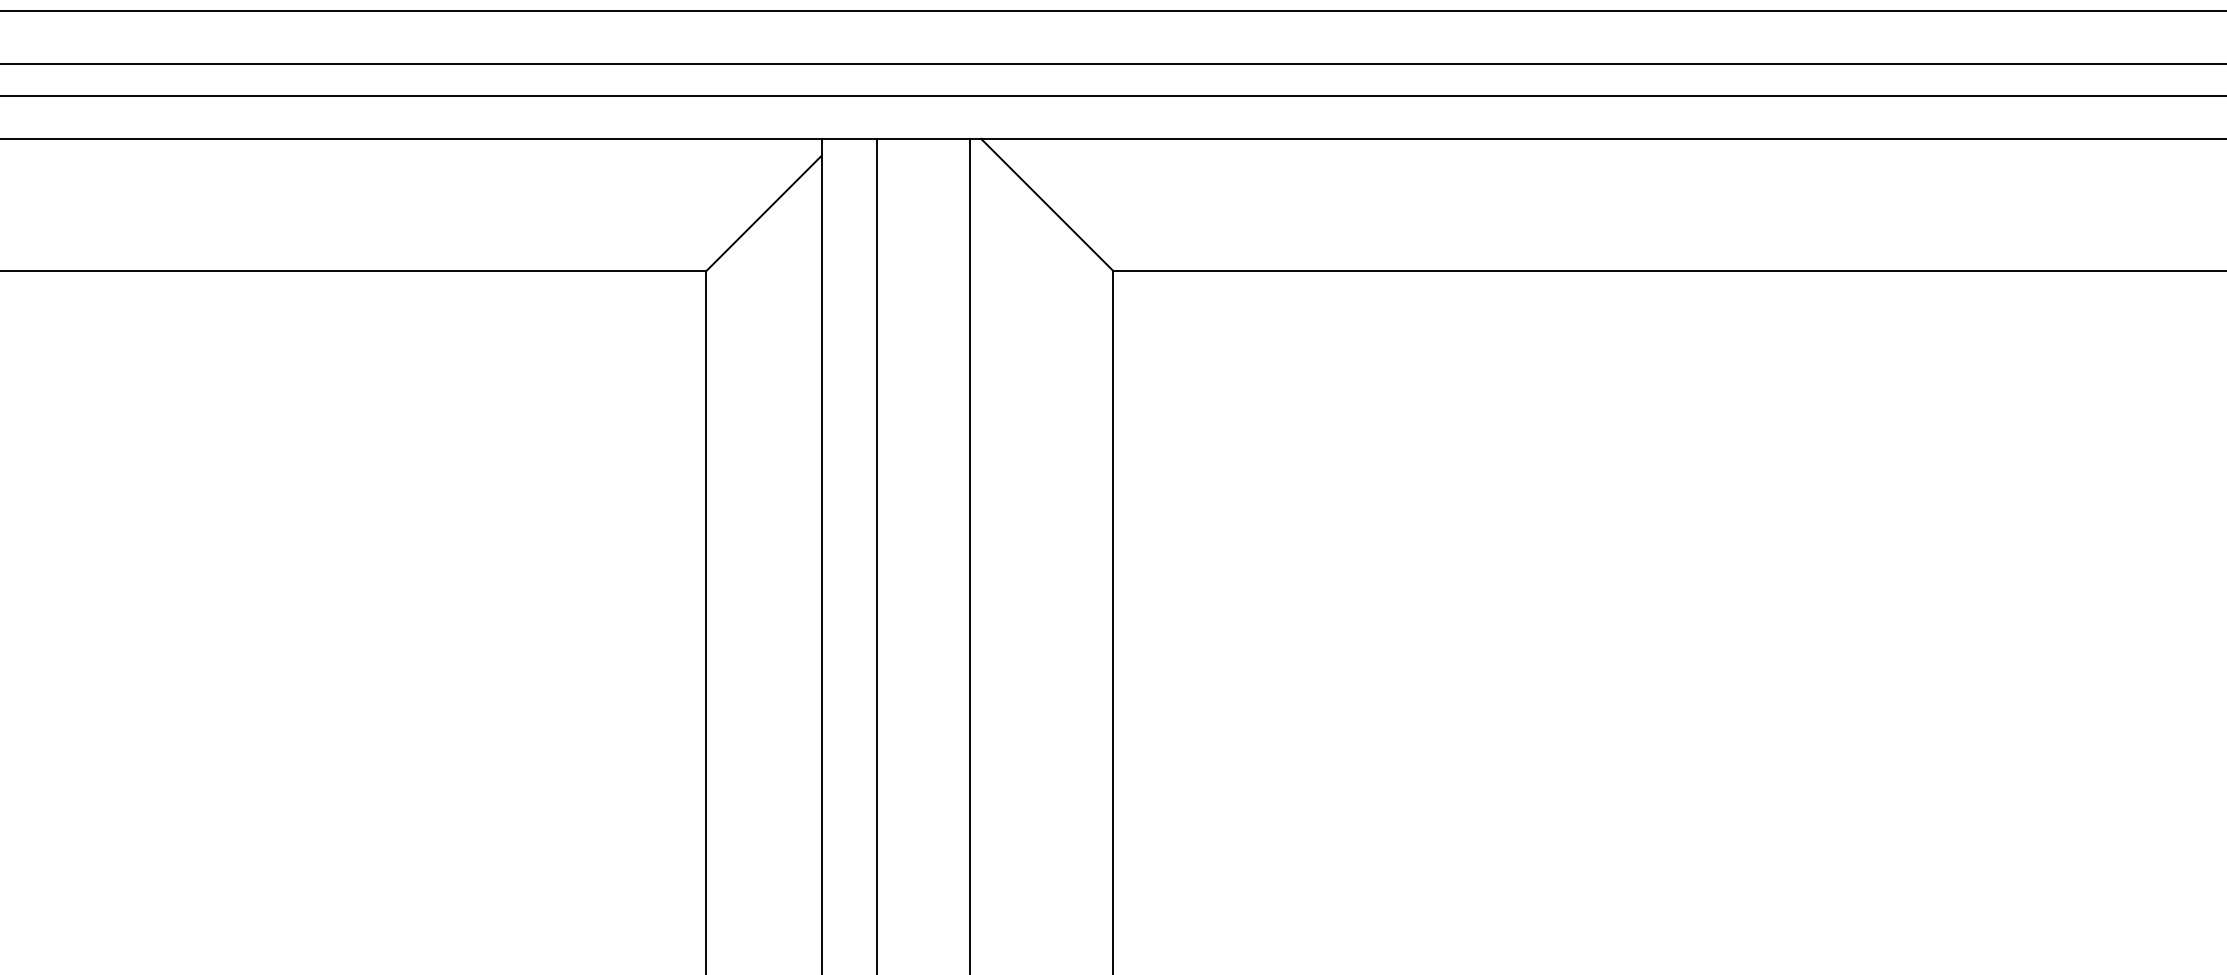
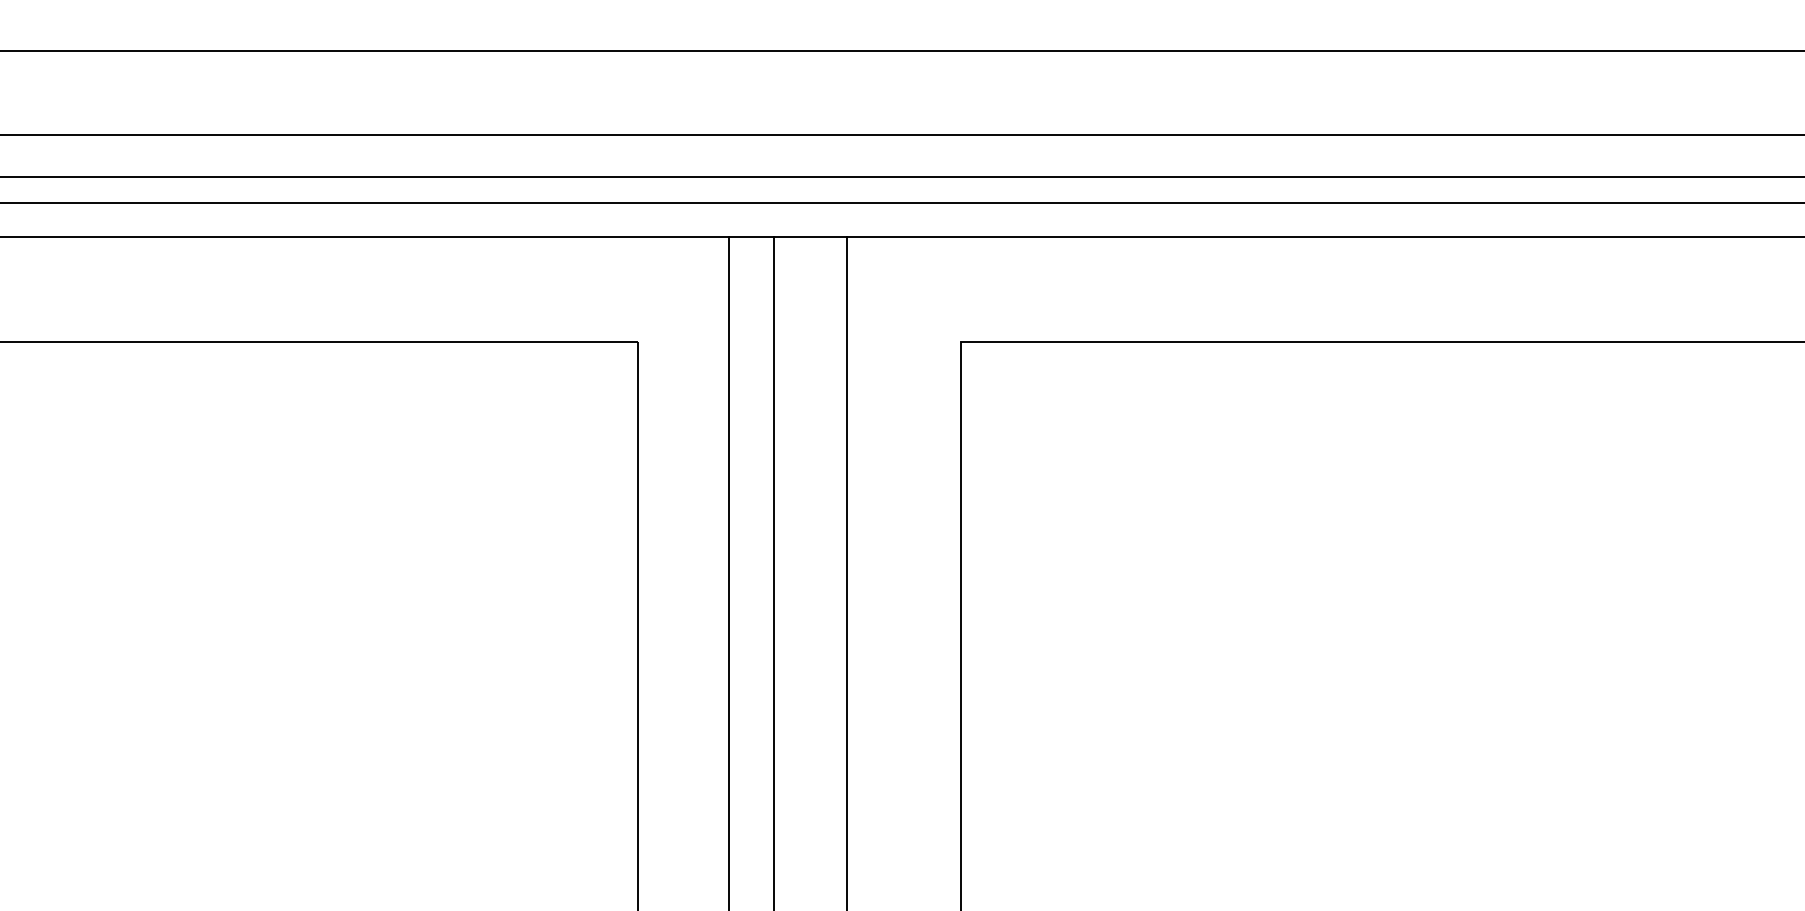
line: (1046, 203) -> (907, 288), removed
line: (763, 212) -> (683, 295), removed

